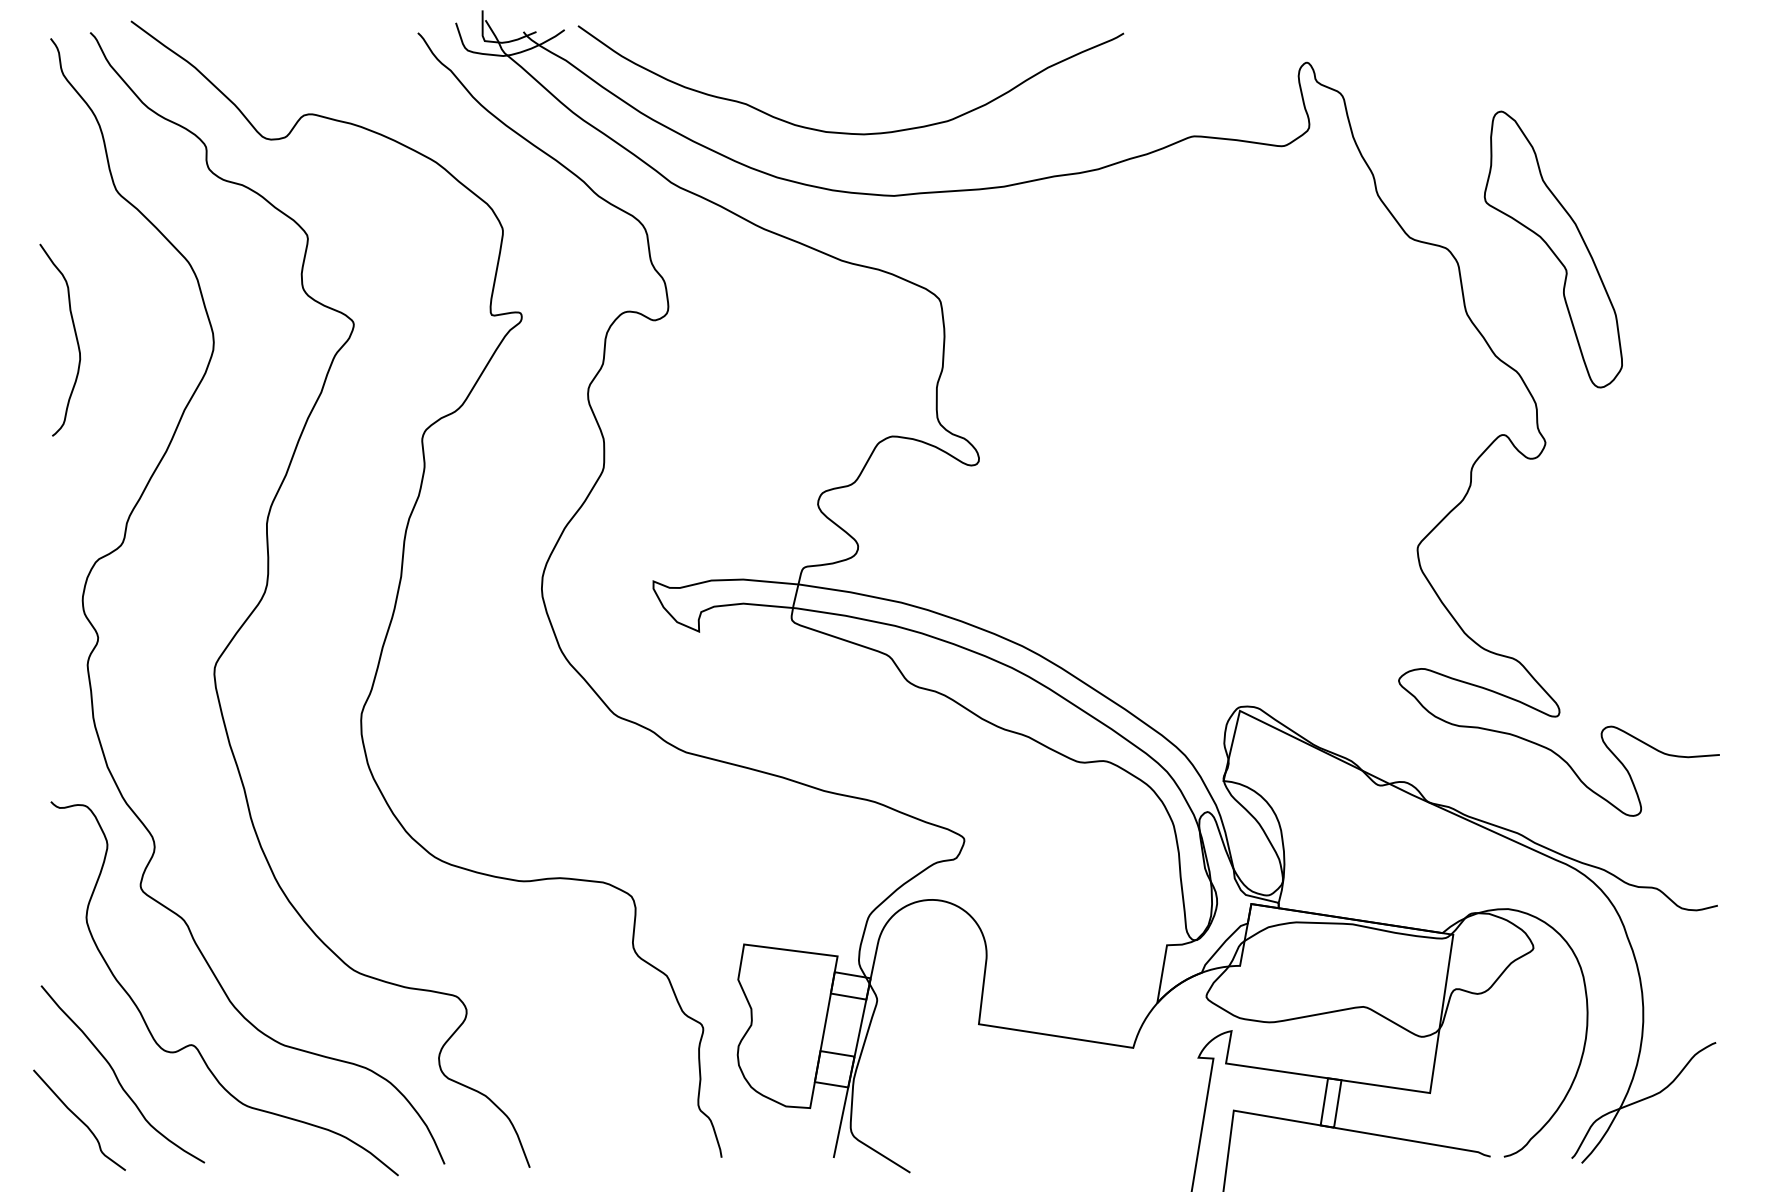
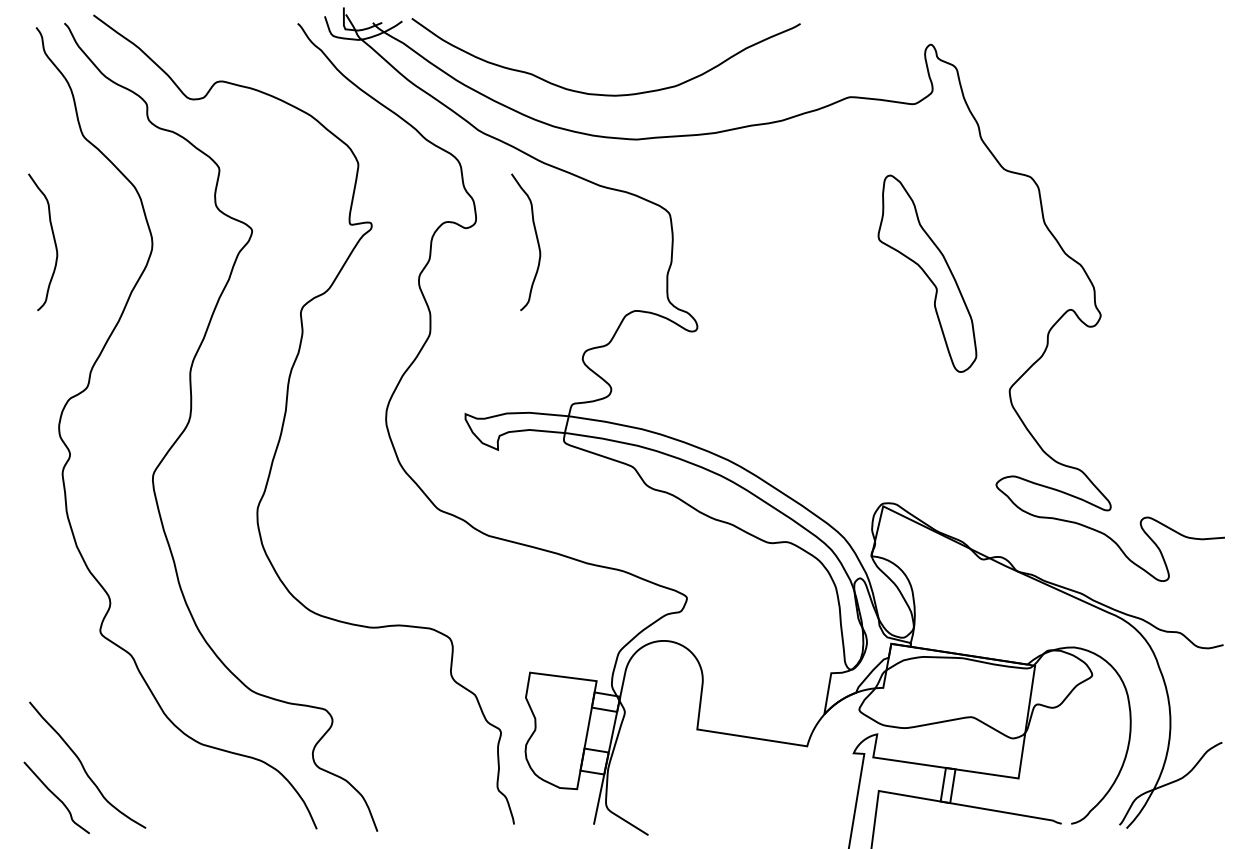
part: (1553, 249) -> (927, 273), moved
curve: (753, 337) -> (536, 240), added
curve: (195, 1045) -> (139, 744), removed

